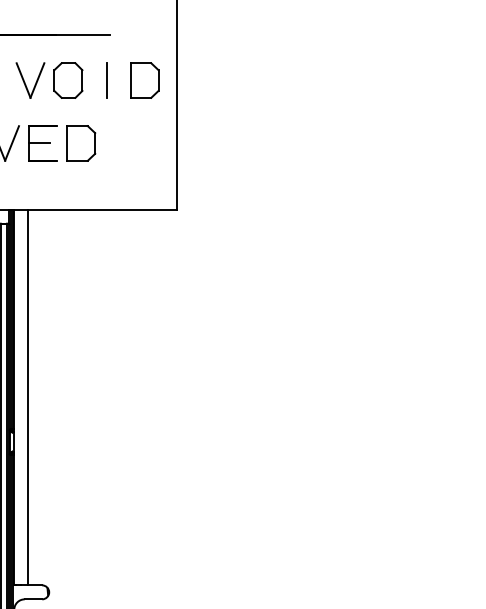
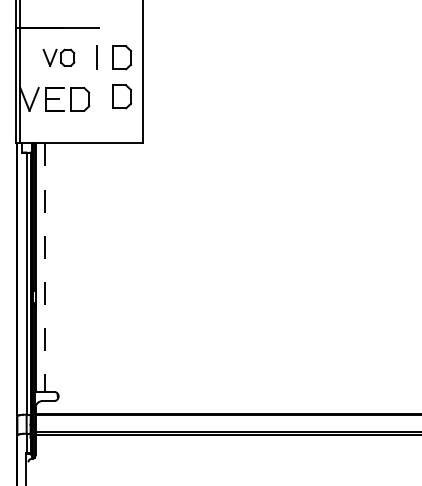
part: (48, 80) -> (58, 57), size x0.7
part: (145, 138) -> (122, 96), added
line: (27, 398) -> (44, 268), solid -> dashed

